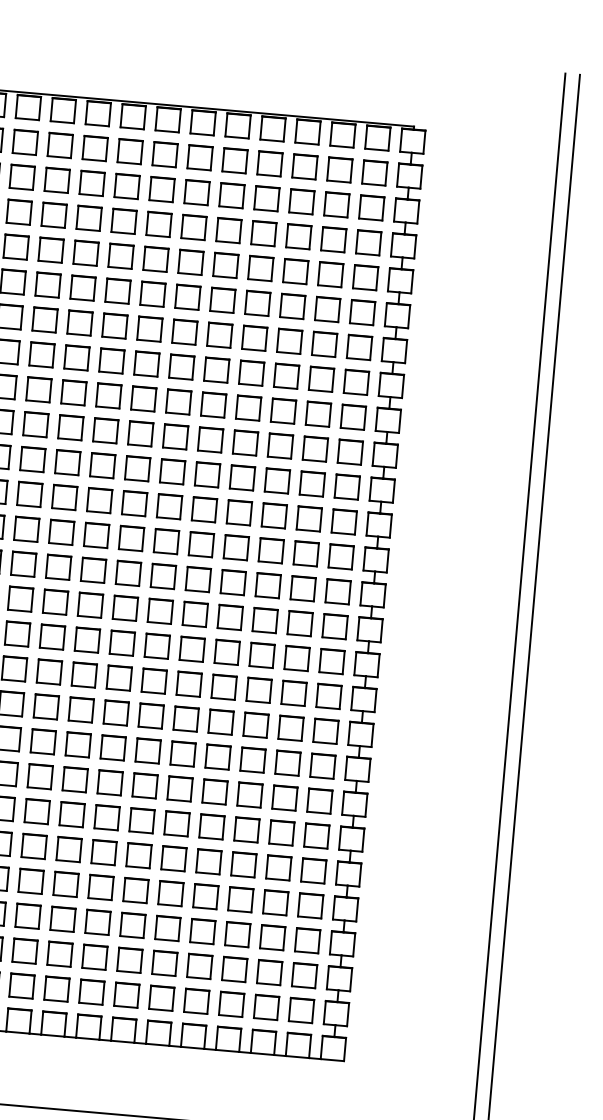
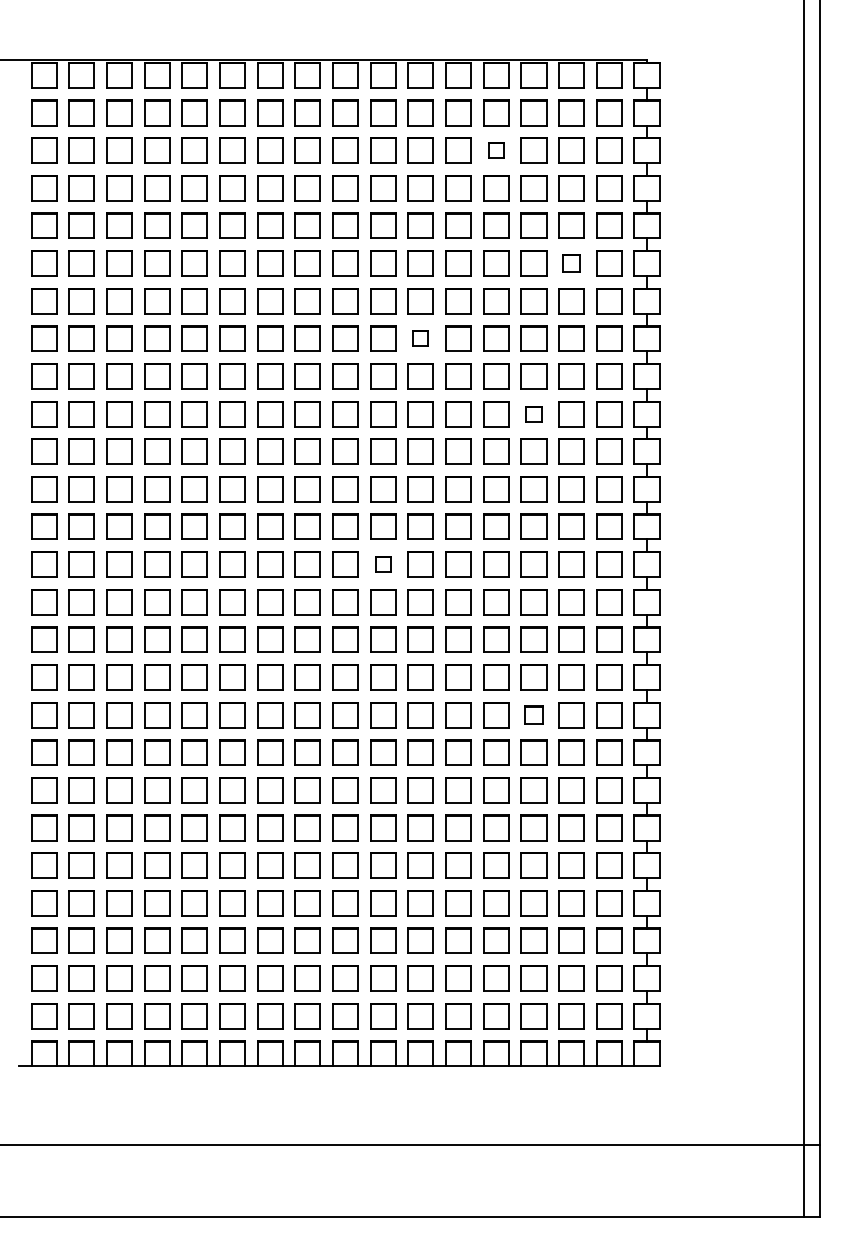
part: (267, 198) -> (496, 150), size x0.6
part: (327, 309) -> (571, 263), size x0.7
part: (181, 366) -> (420, 338), size x0.6
part: (280, 446) -> (533, 414), size x0.6
part: (128, 573) -> (383, 564), size x0.6
part: (255, 725) -> (533, 715), size x0.7

